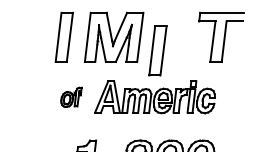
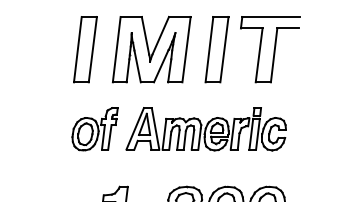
part: (221, 37) -> (270, 49), moved
part: (157, 50) -> (216, 49), moved
part: (71, 97) -> (94, 129), size x1.67

